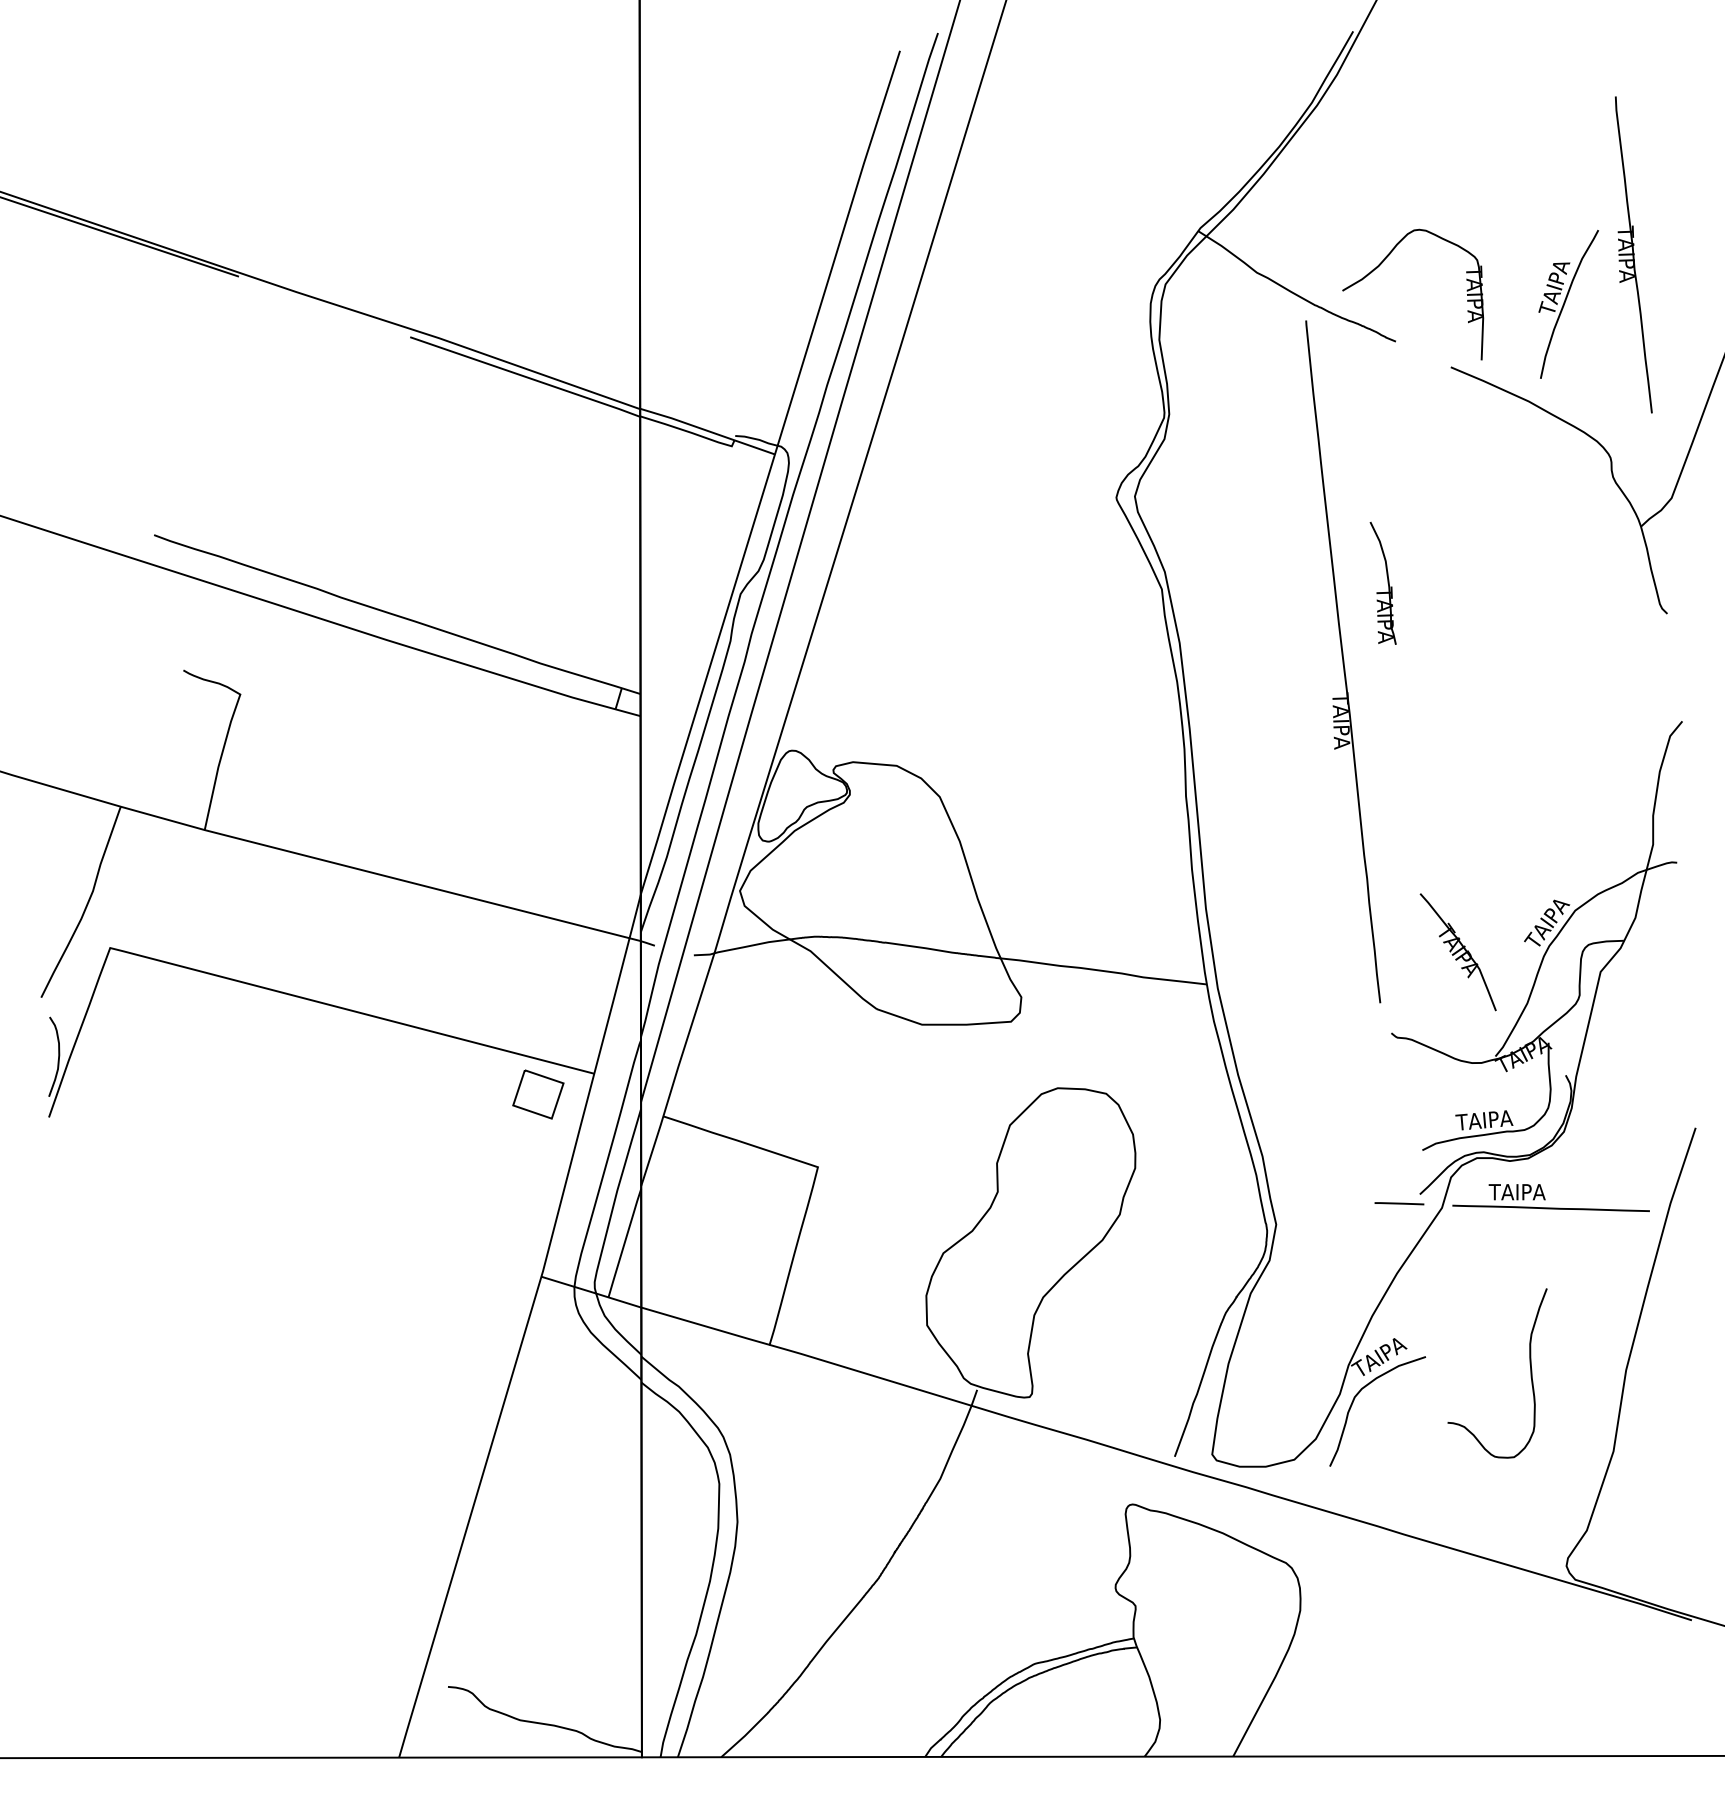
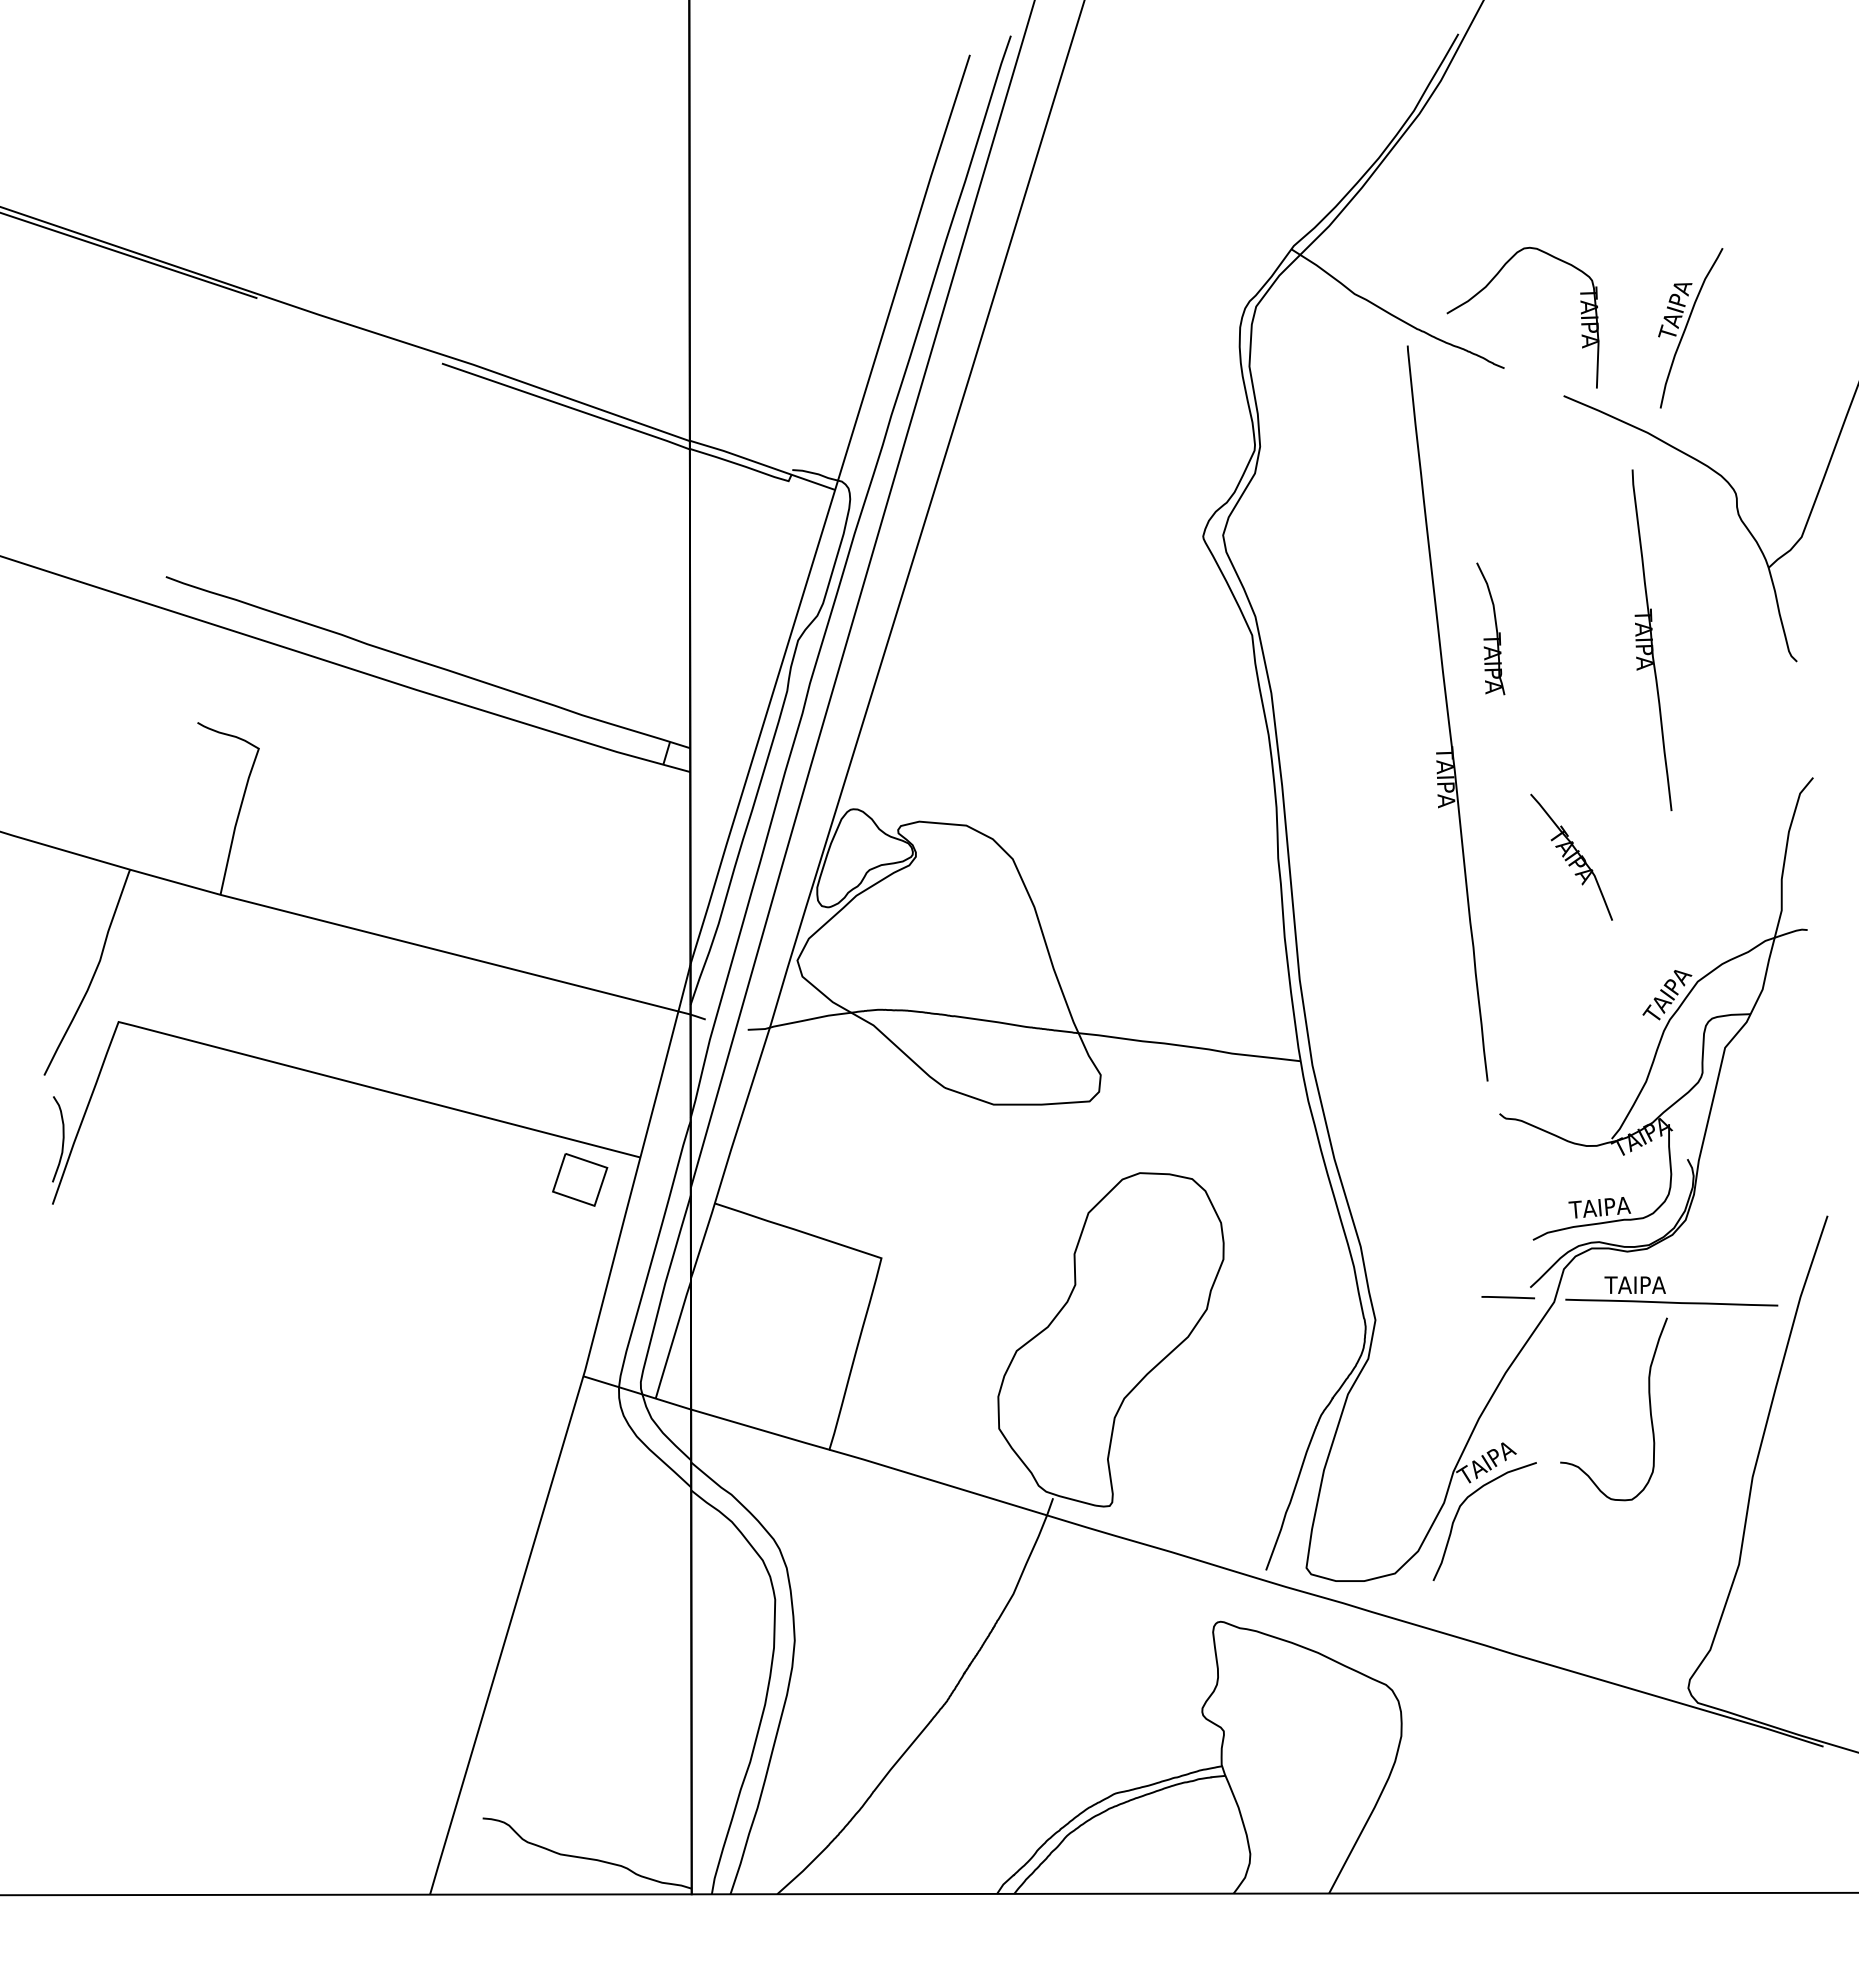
part: (1633, 254) -> (1651, 639), moved
part: (1457, 952) -> (1570, 857), moved
curve: (1530, 1373) -> (1649, 1409), moved

